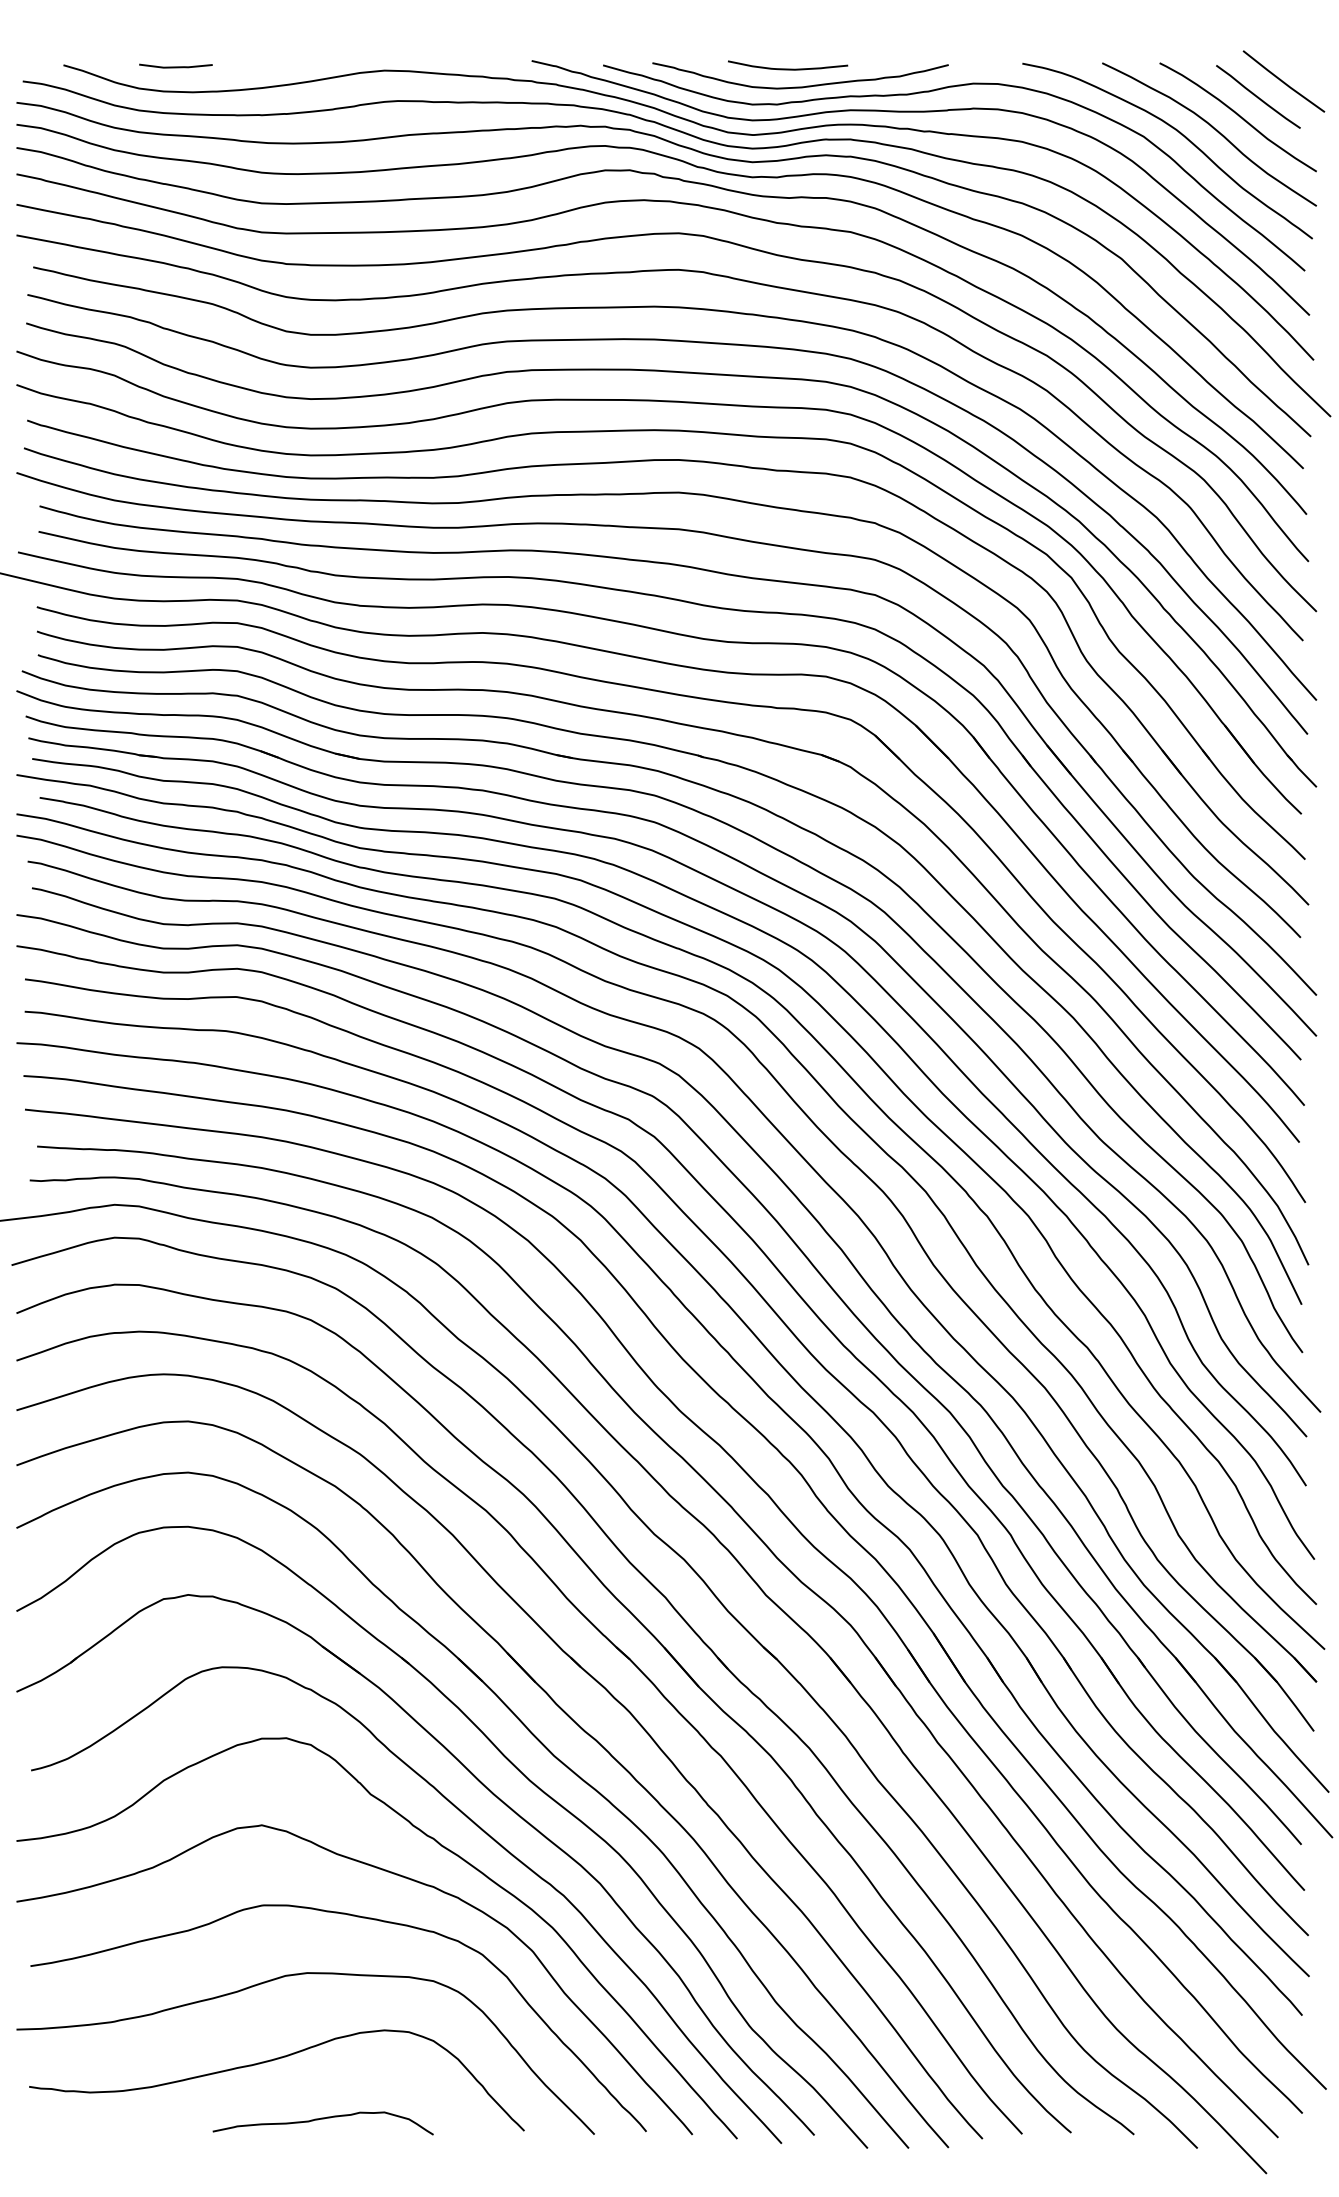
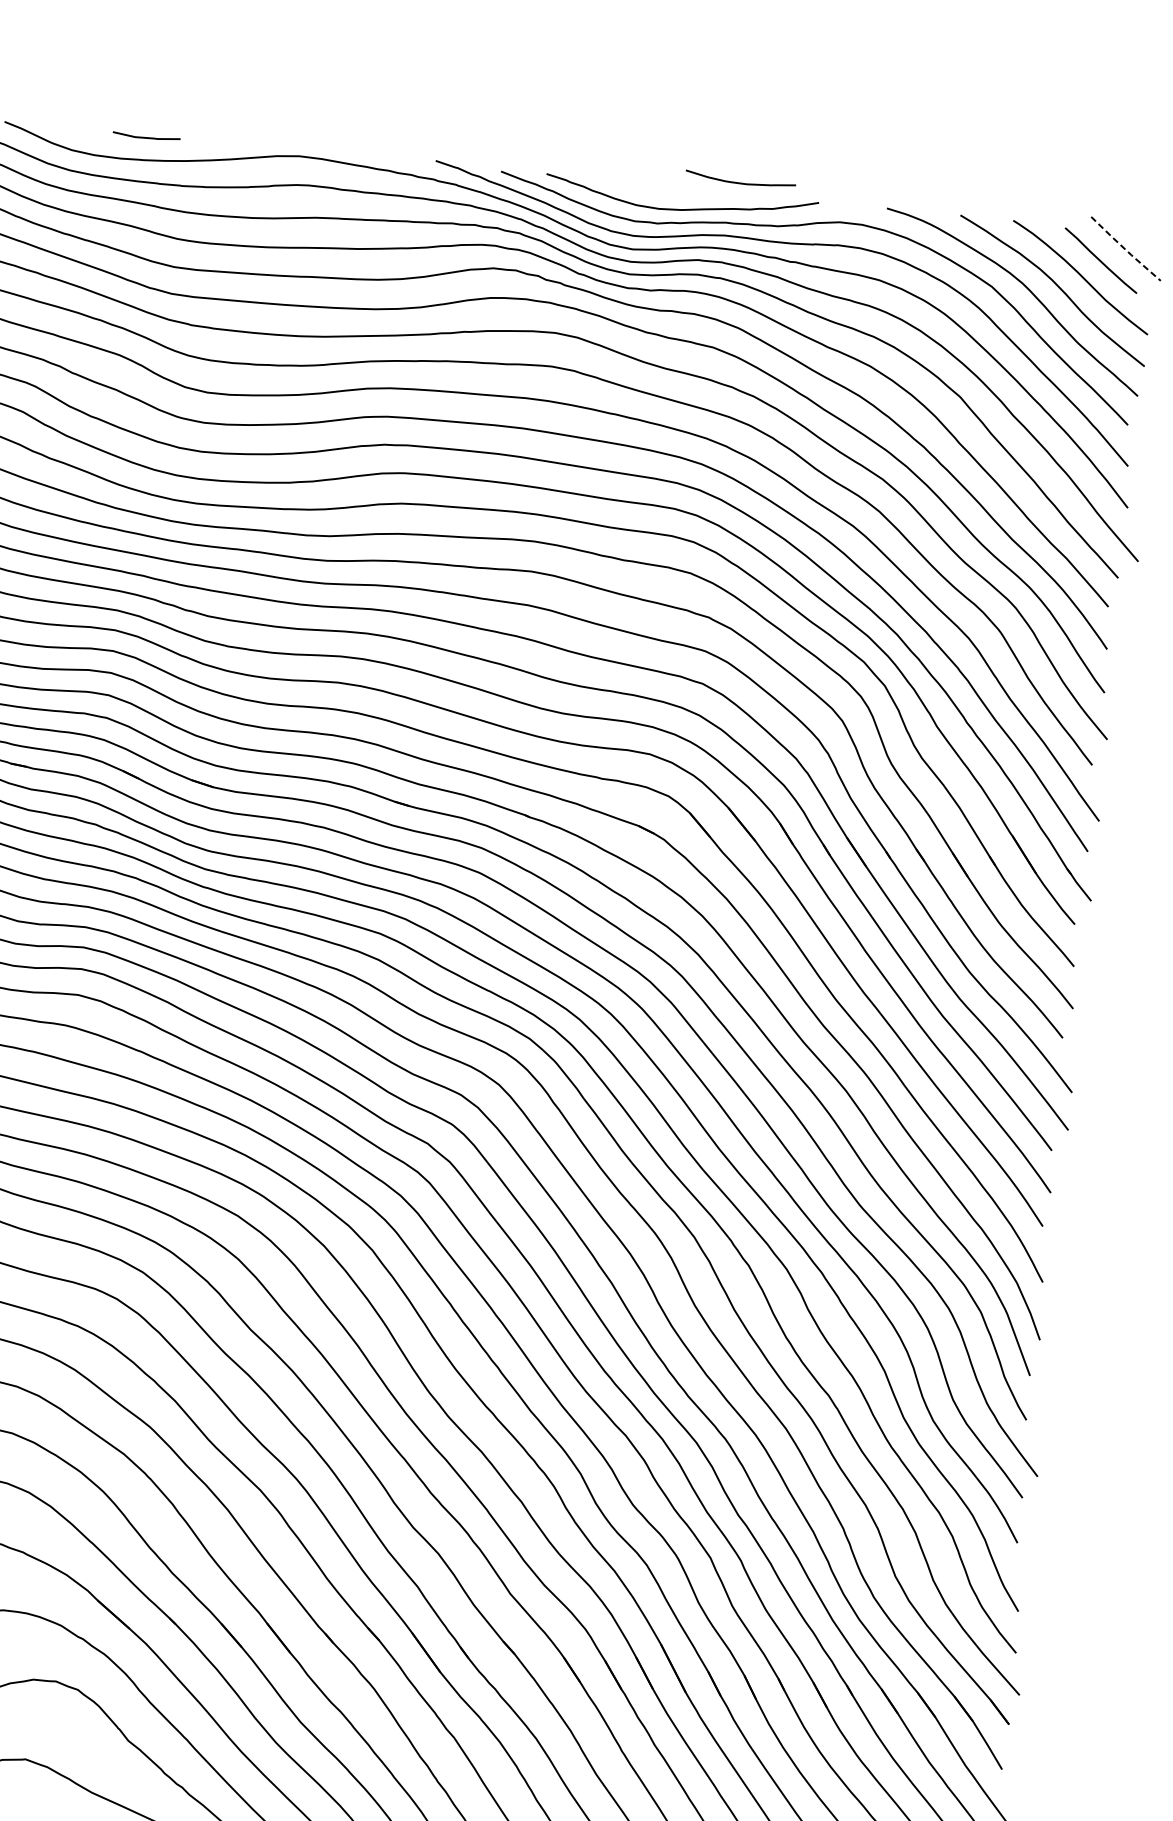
line: (175, 66) -> (146, 137), moved
curve: (788, 68) -> (740, 182), moved
line: (1283, 82) -> (1125, 249), solid -> dashed

